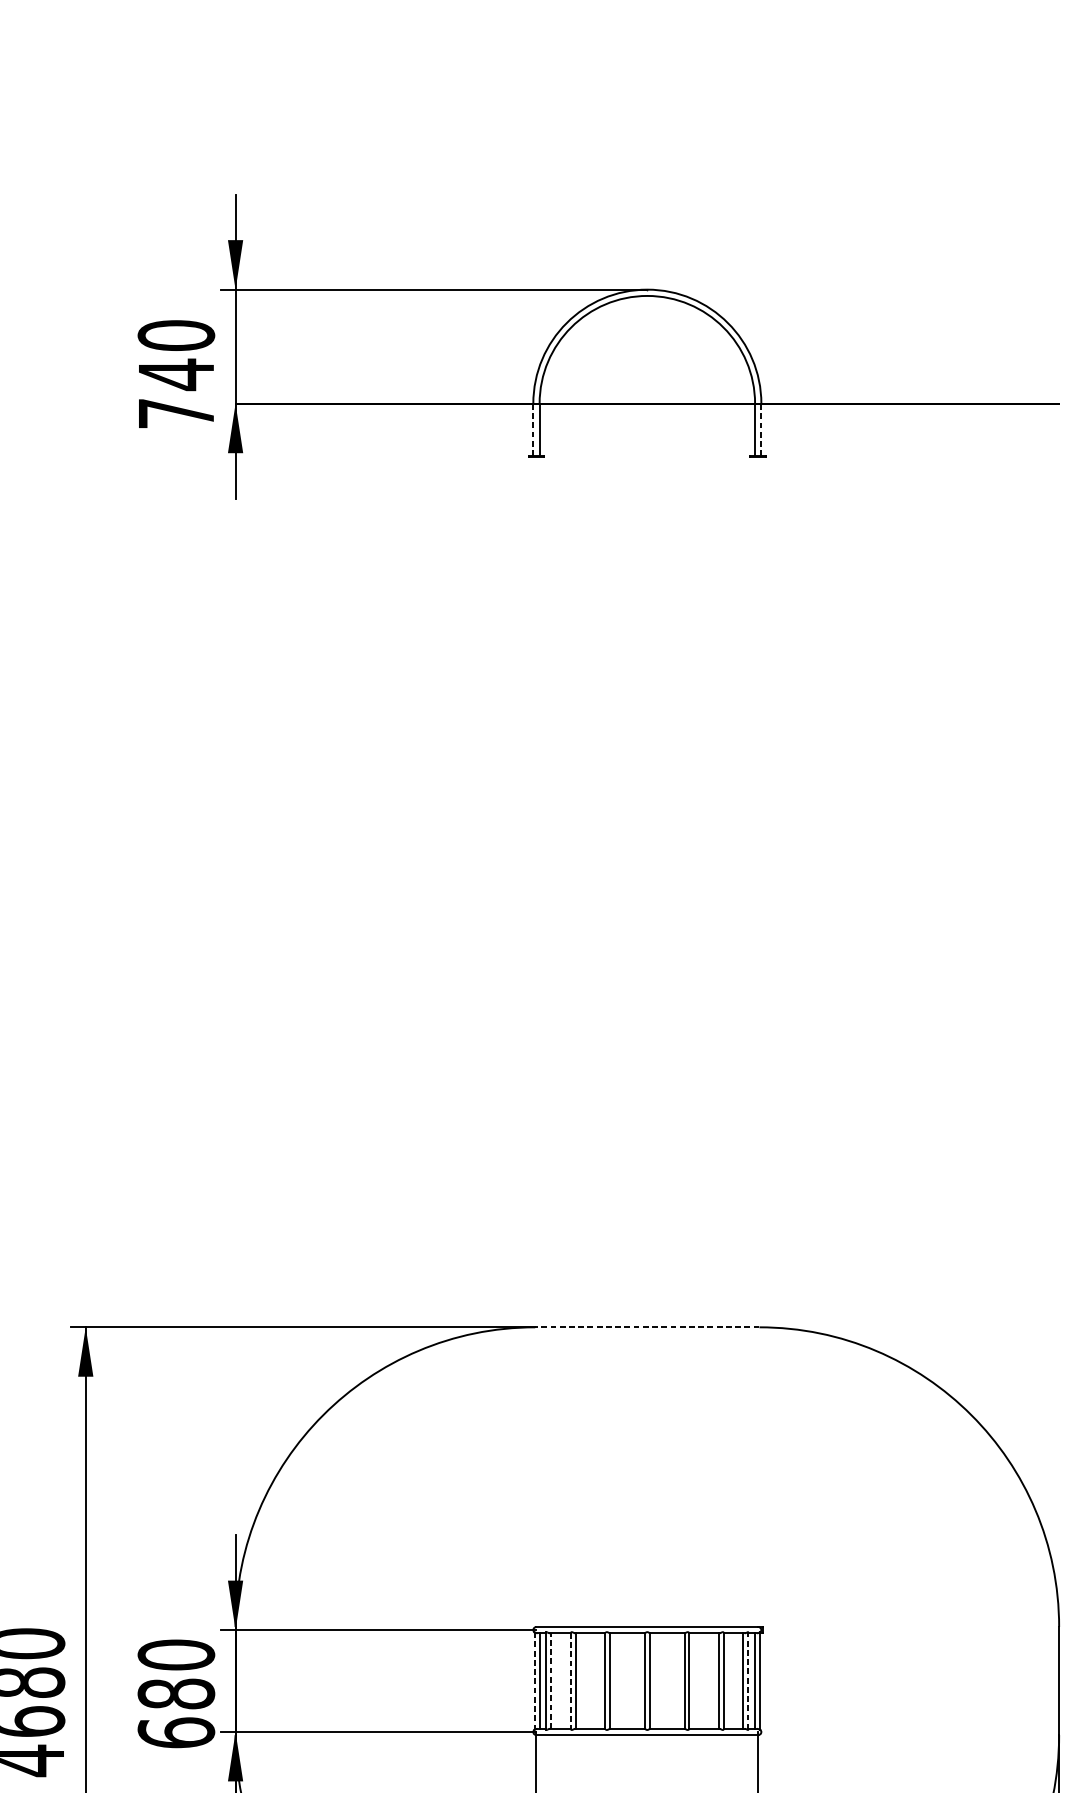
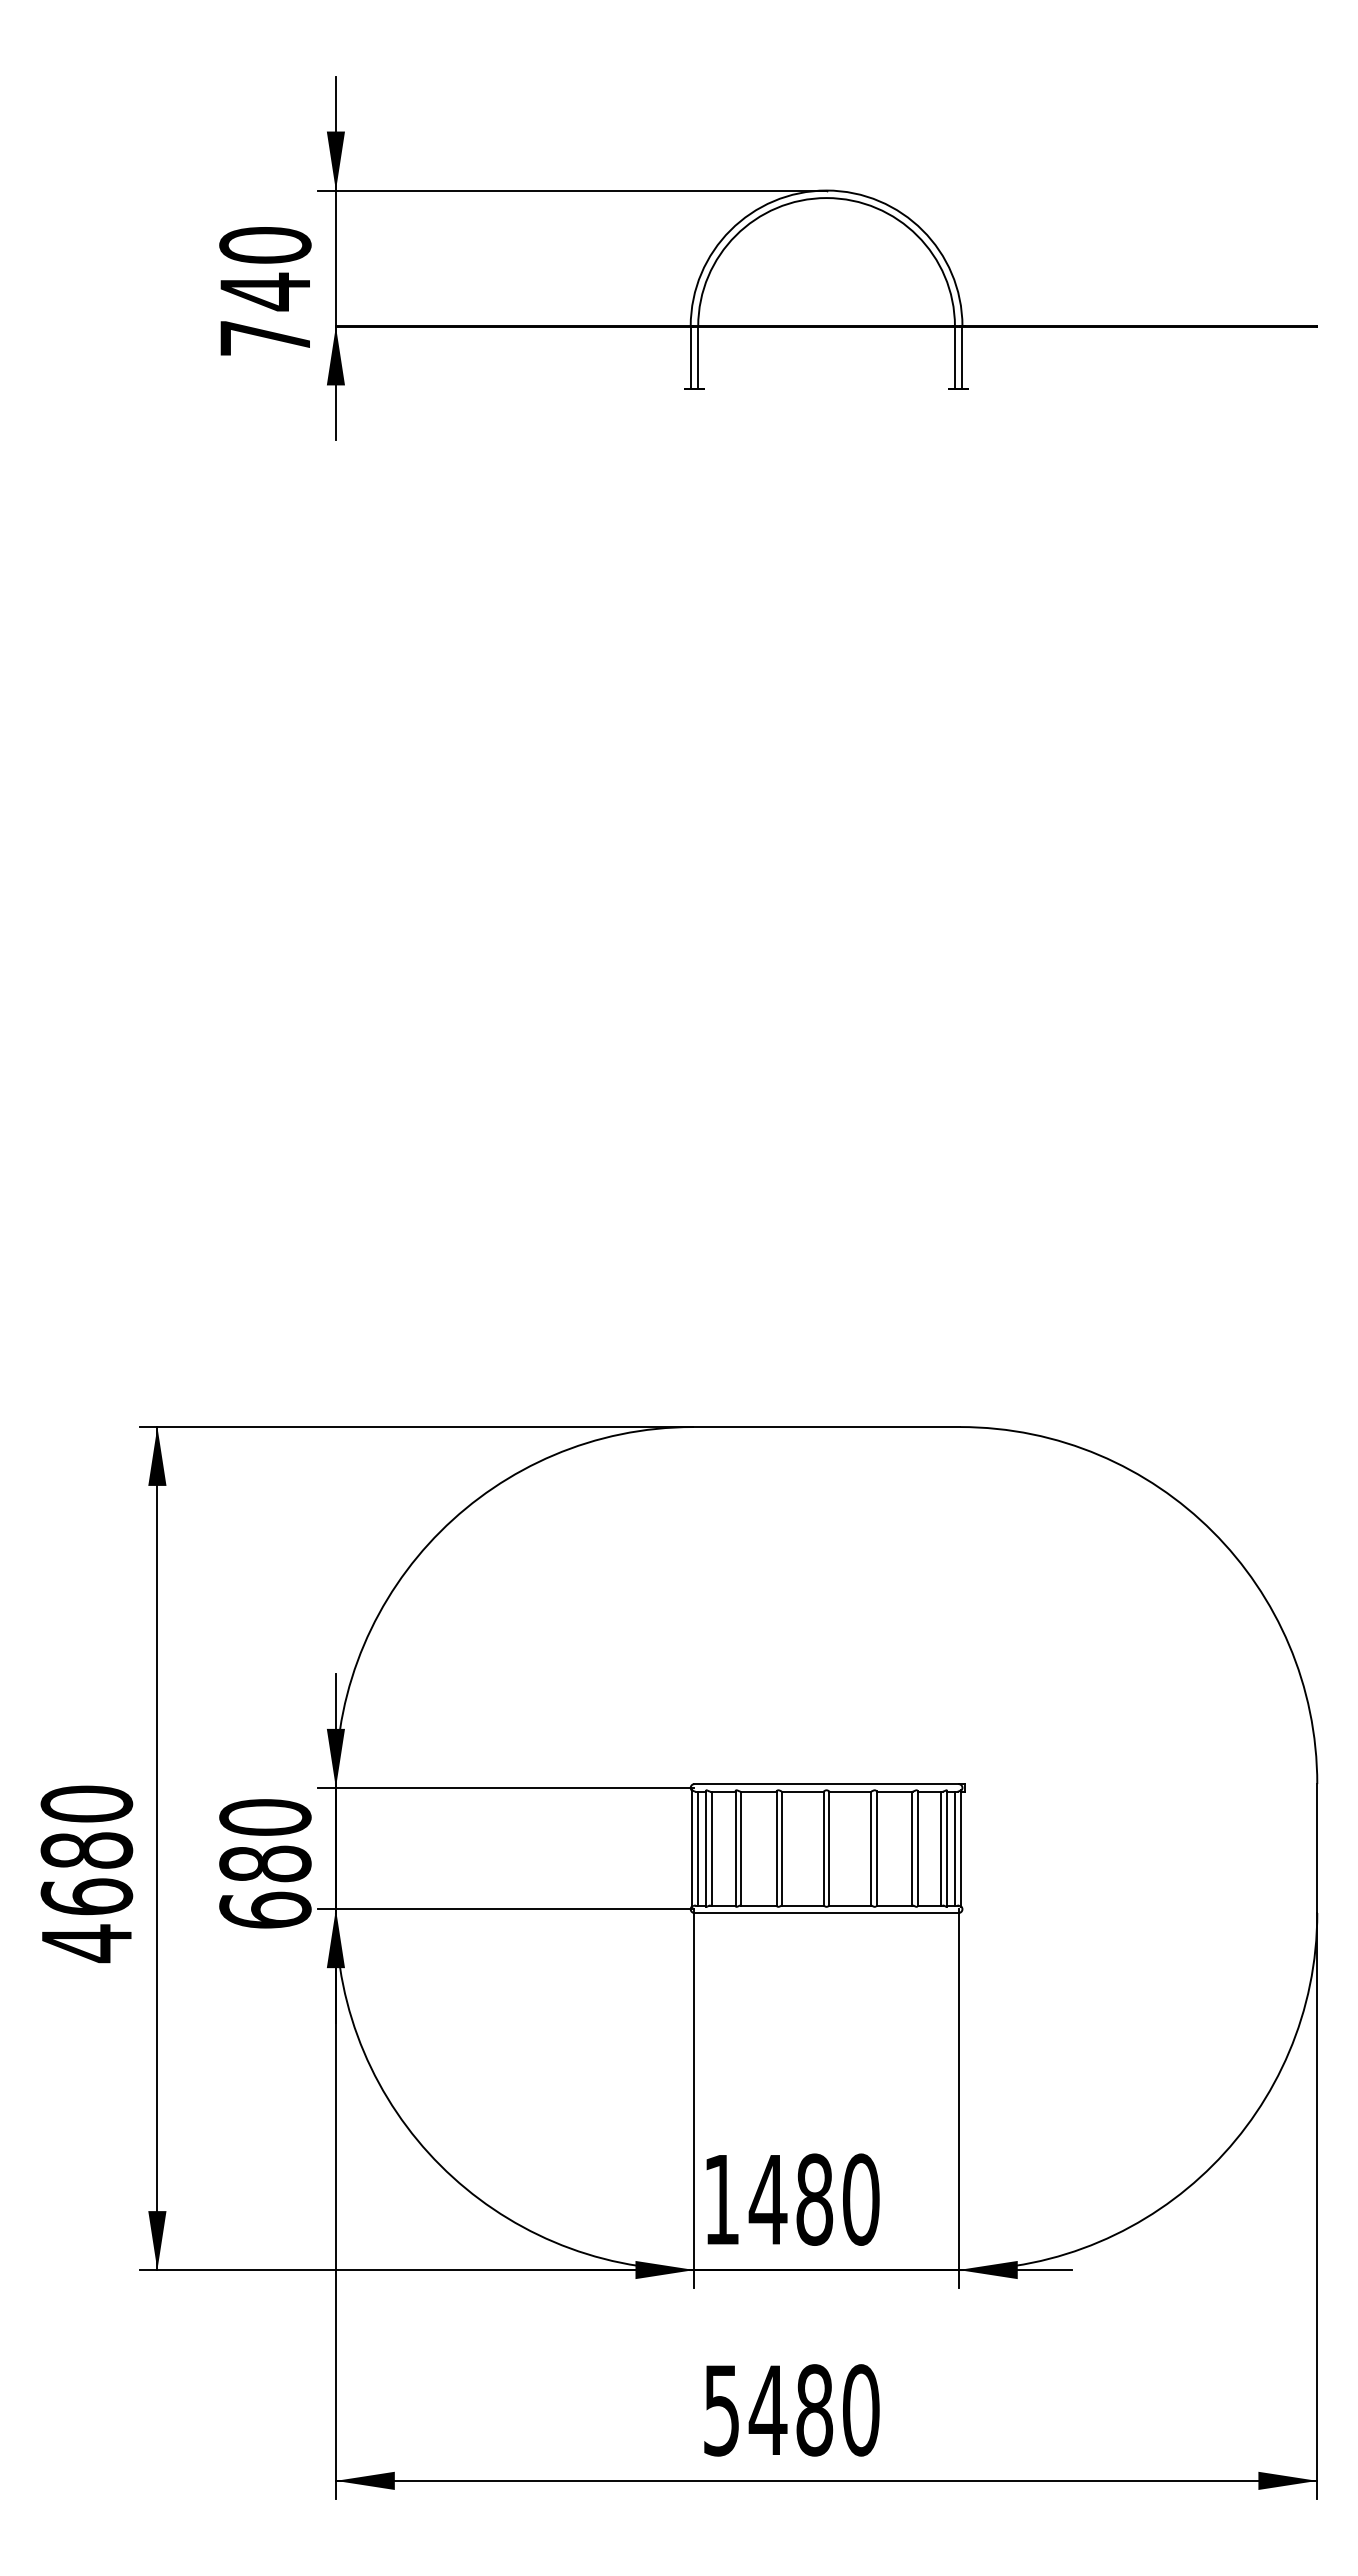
line: (761, 429) -> (962, 357), dashed -> solid
line: (533, 430) -> (690, 358), dashed -> solid
line: (647, 1327) -> (826, 1427), dashed -> solid
line: (534, 1681) -> (692, 1849), dashed -> solid
line: (551, 1681) -> (712, 1848), dashed -> solid
line: (570, 1681) -> (735, 1849), dashed -> solid
line: (747, 1681) -> (946, 1848), dashed -> solid

